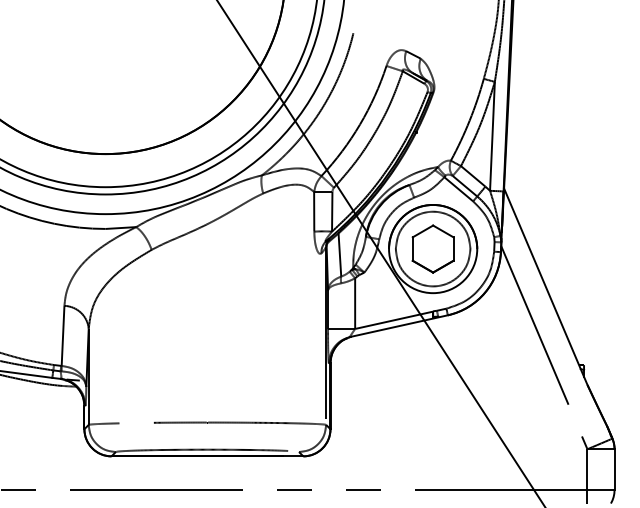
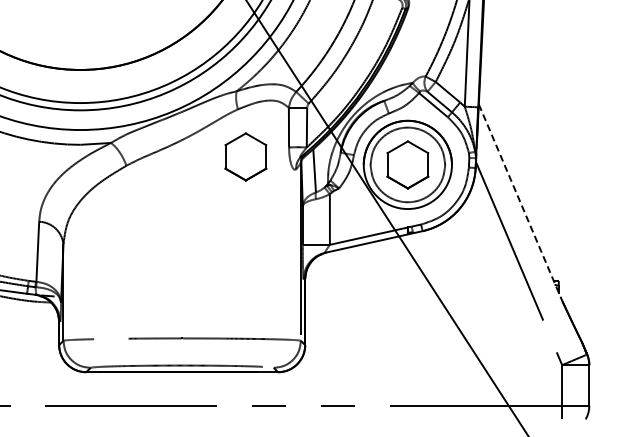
part: (270, 240) -> (245, 156), added
line: (545, 286) -> (520, 202), solid -> dashed

